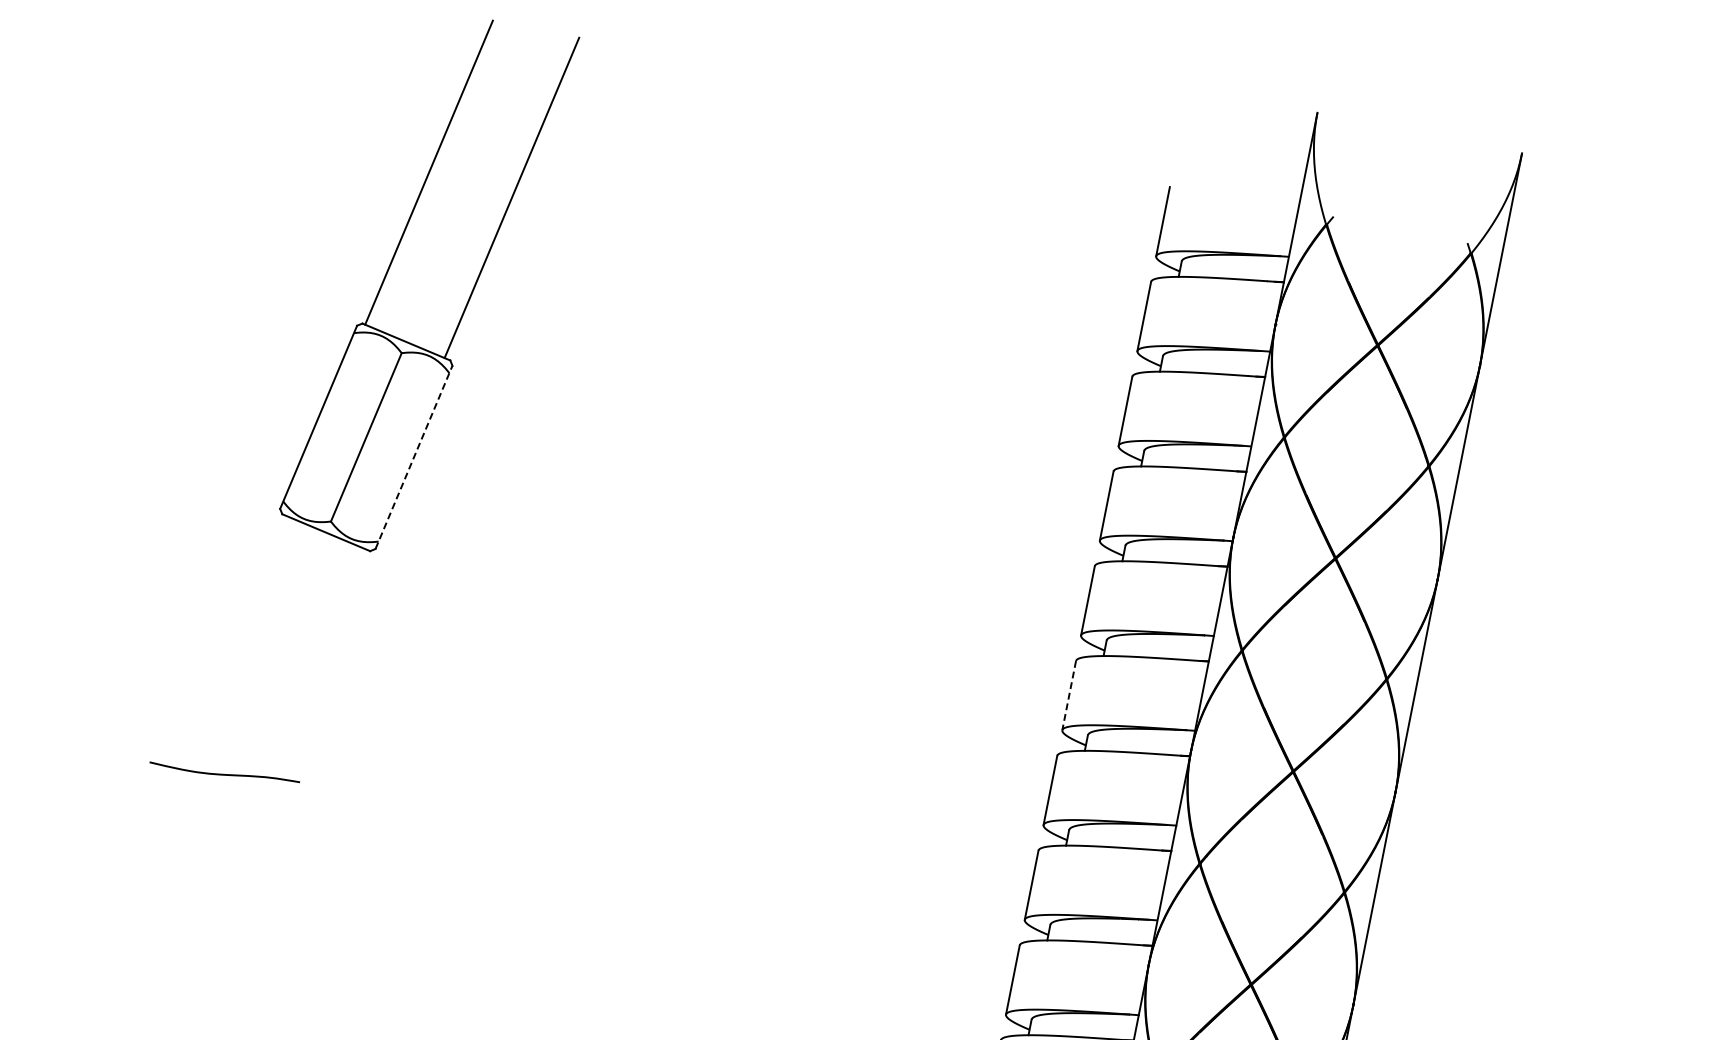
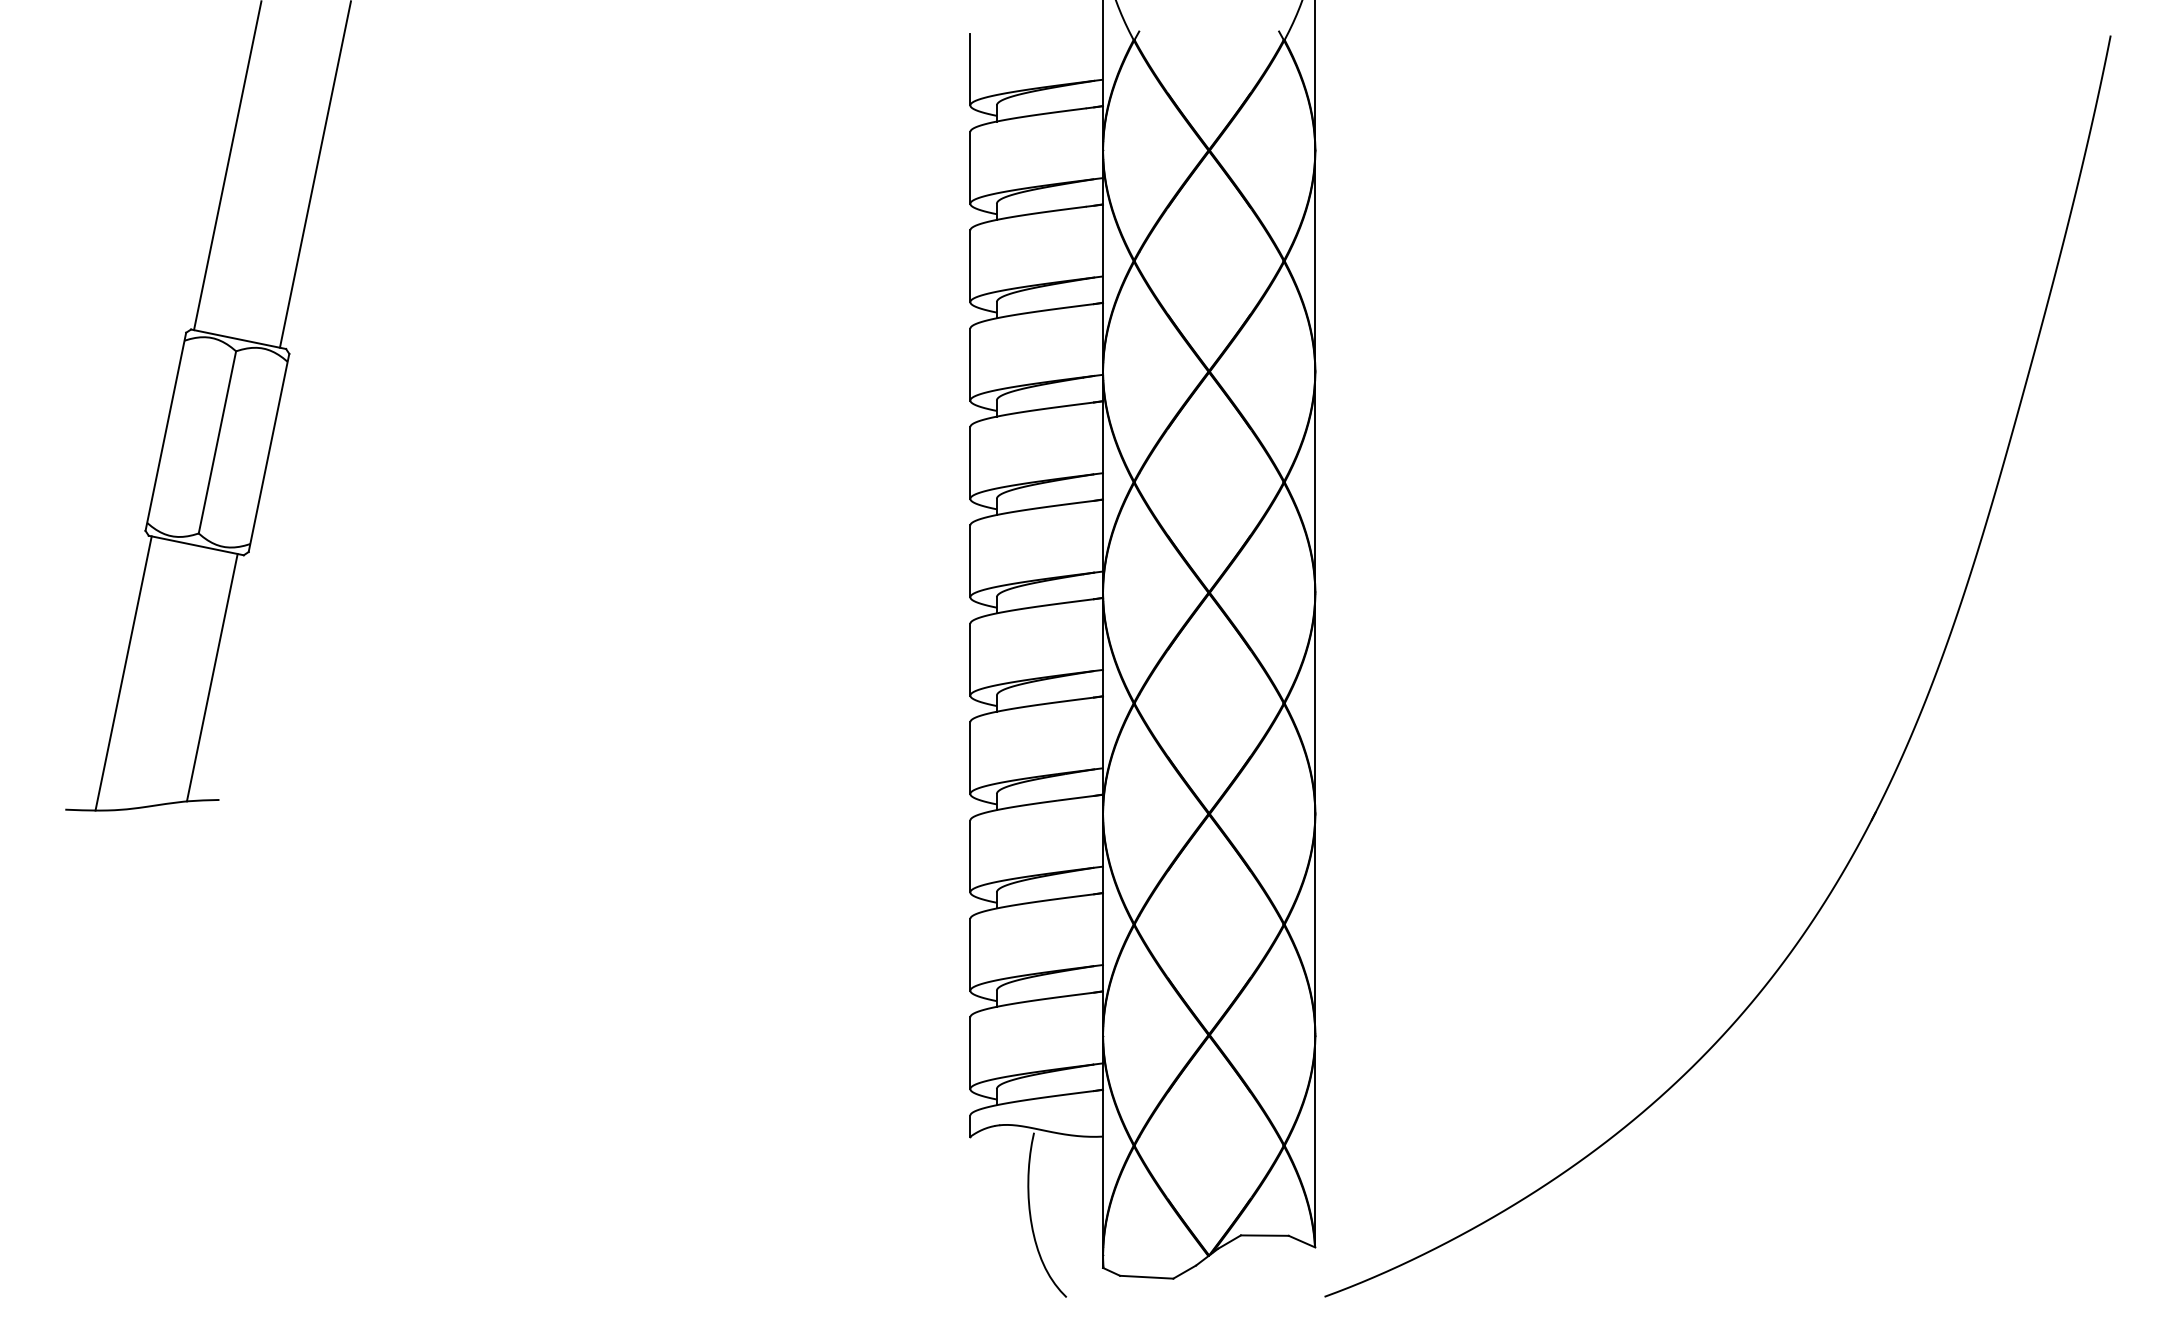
line: (414, 457) -> (269, 452), dashed -> solid
line: (231, 642) -> (123, 673), added
line: (315, 662) -> (211, 677), added
line: (1069, 695) -> (970, 561), dashed -> solid

